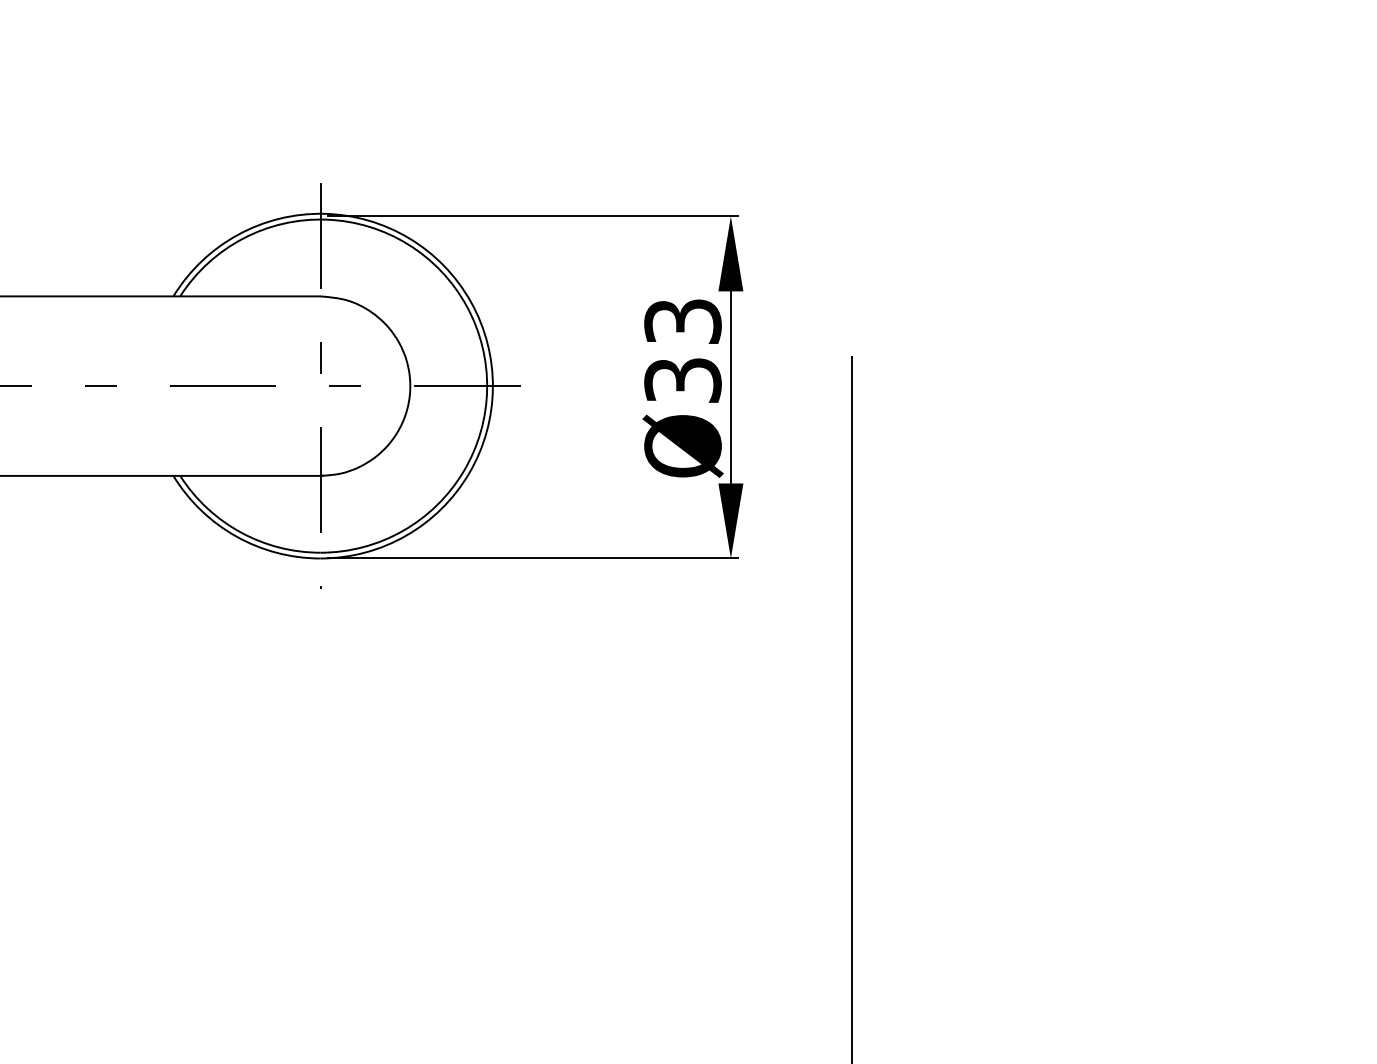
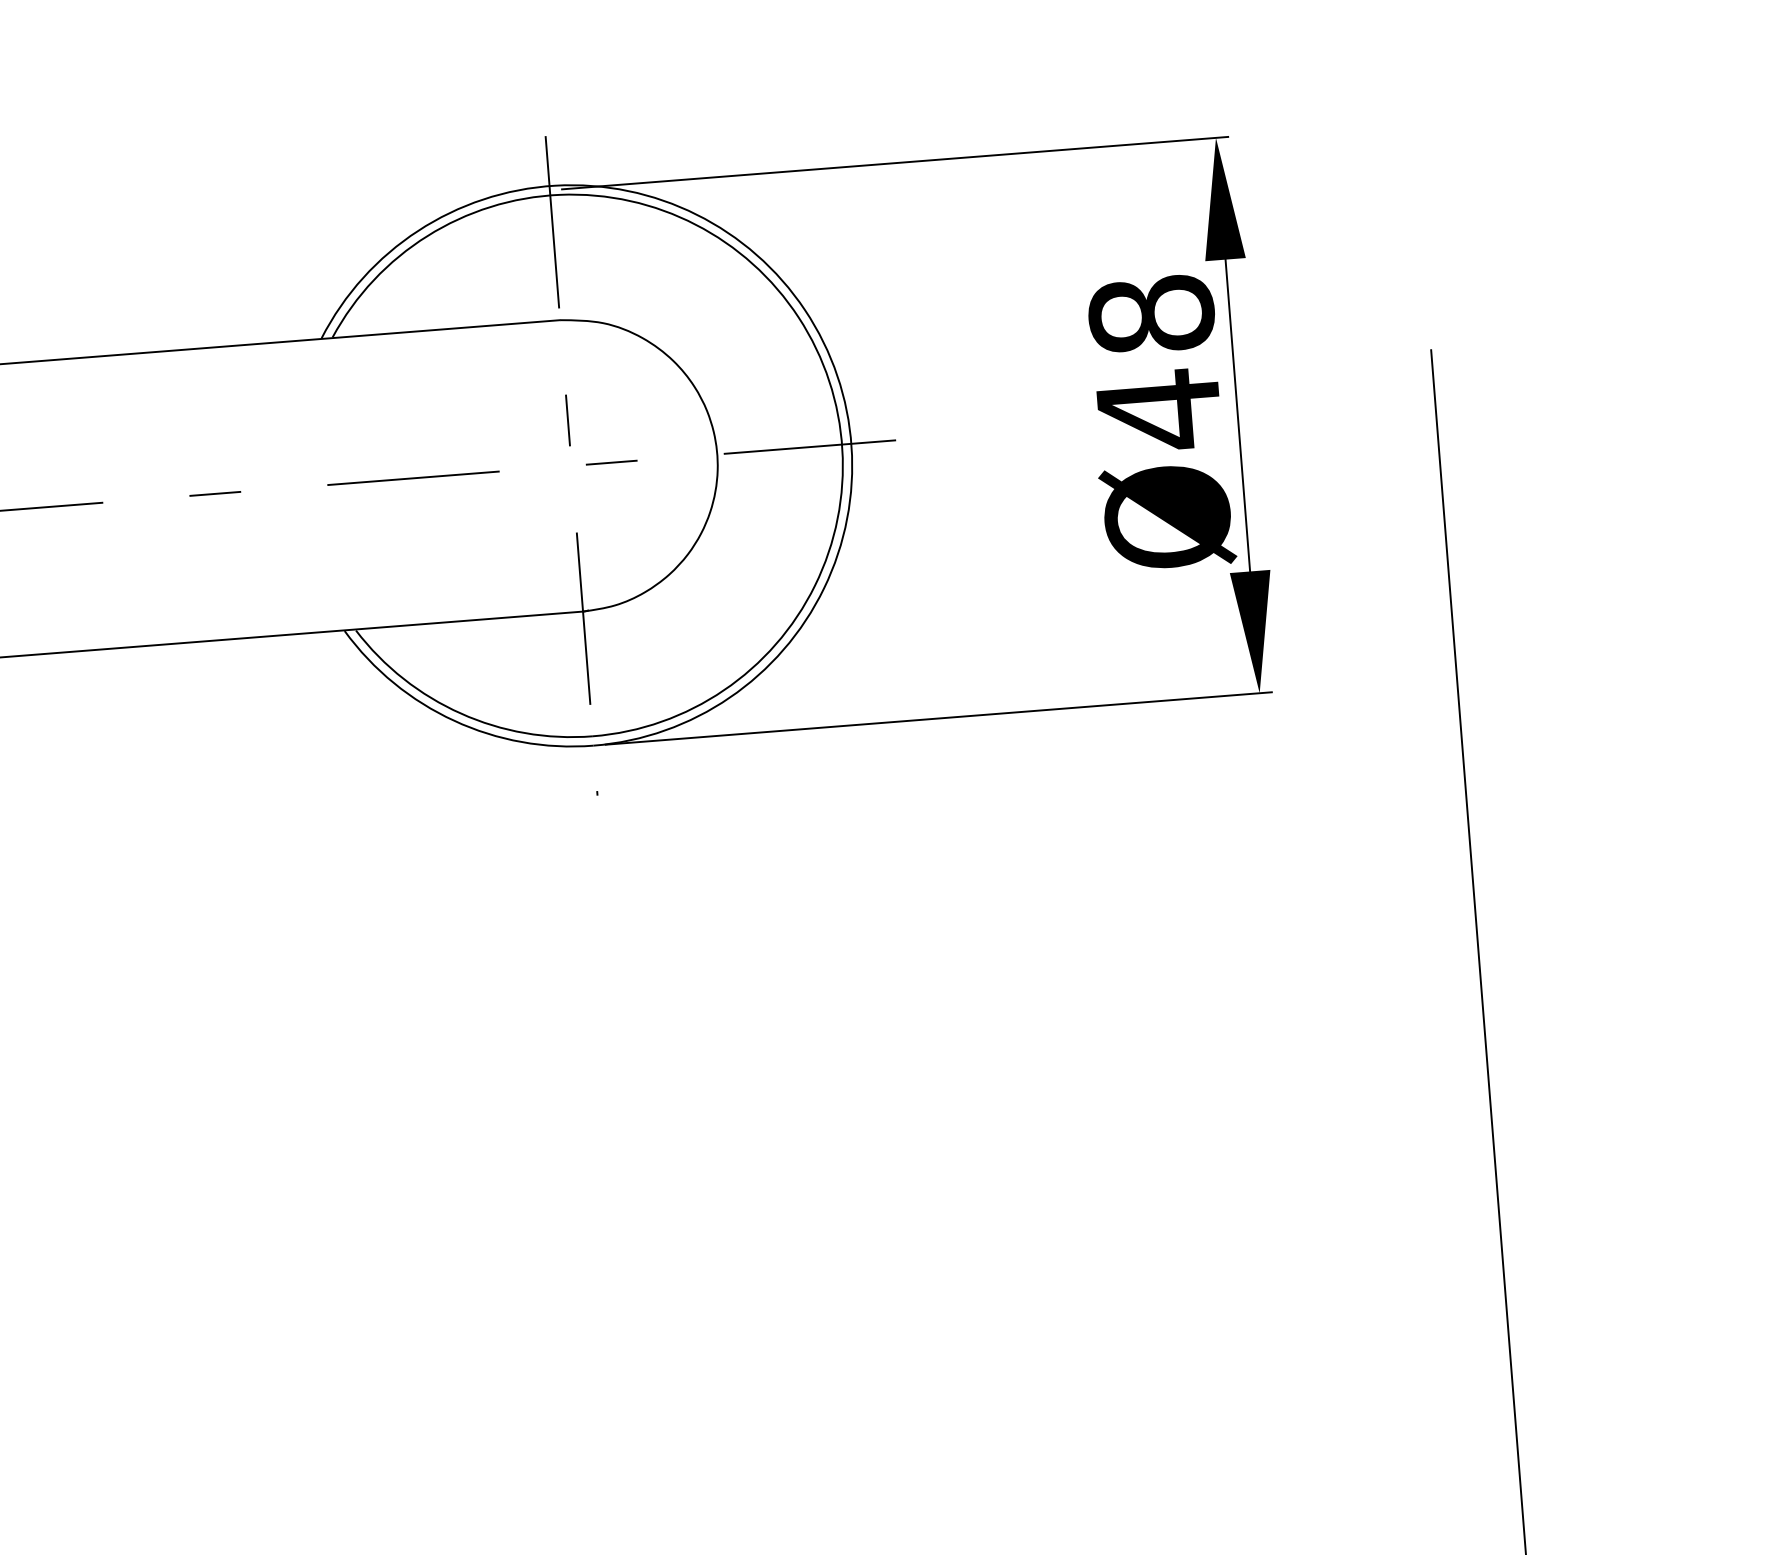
text: (682, 351) -> (1154, 363), Ø33 -> Ø48

